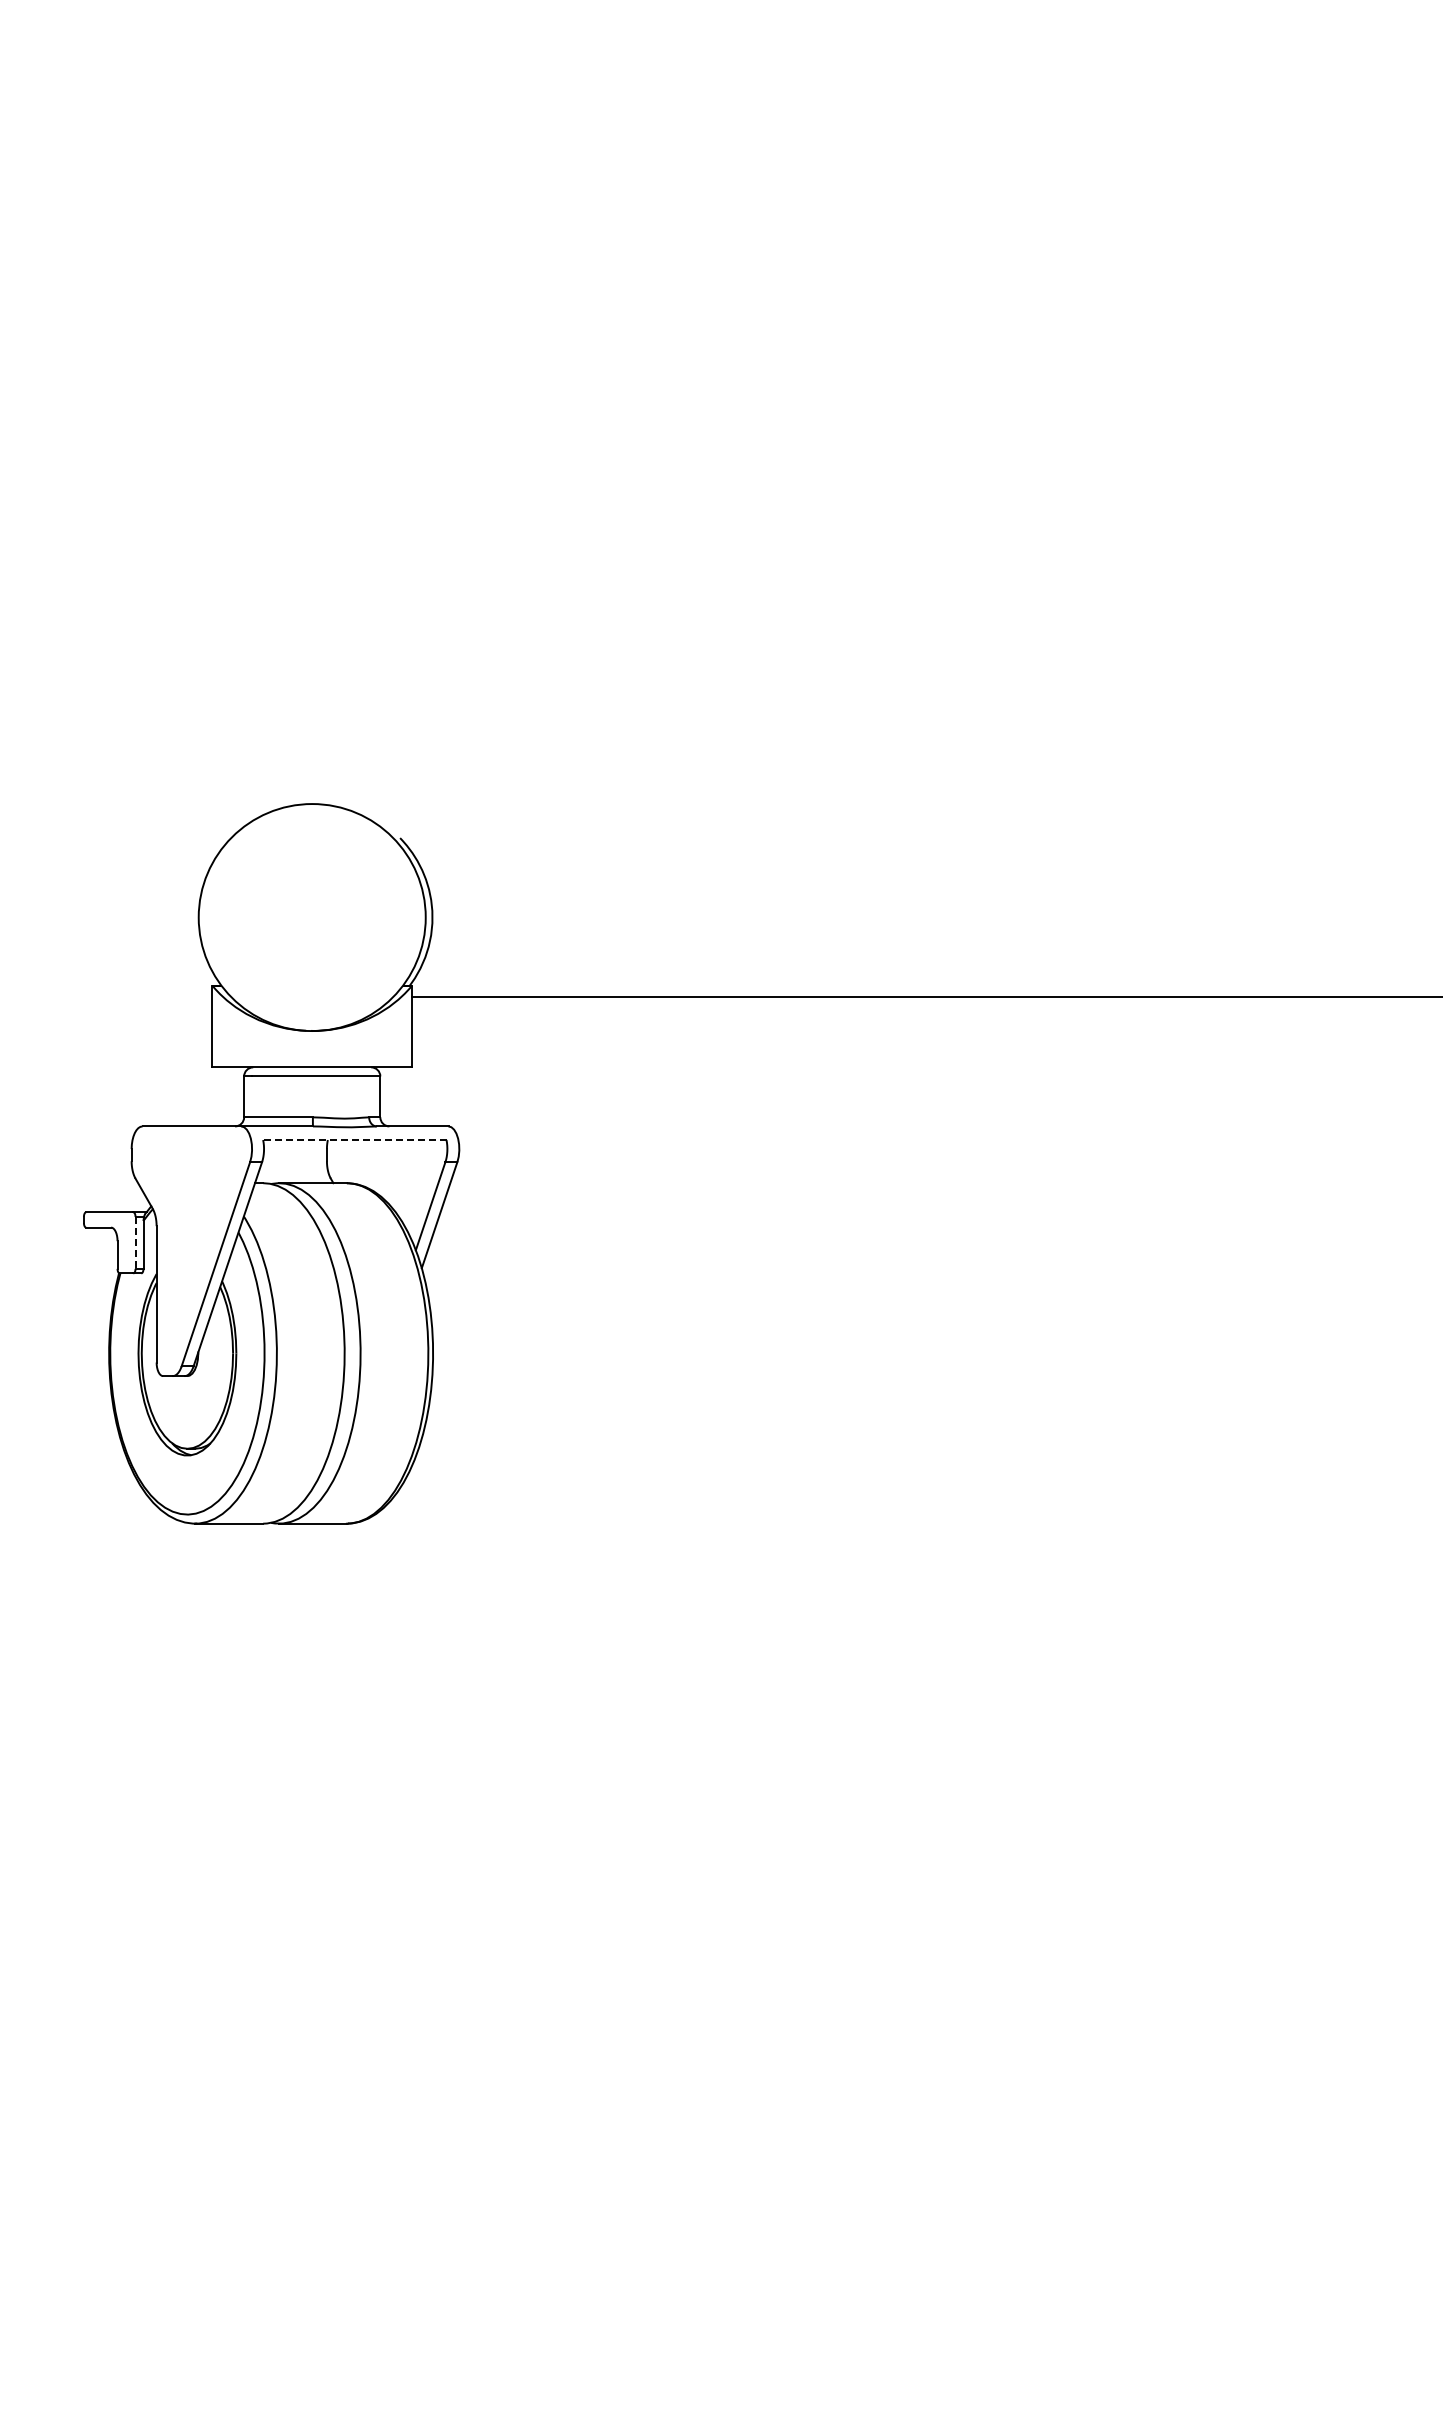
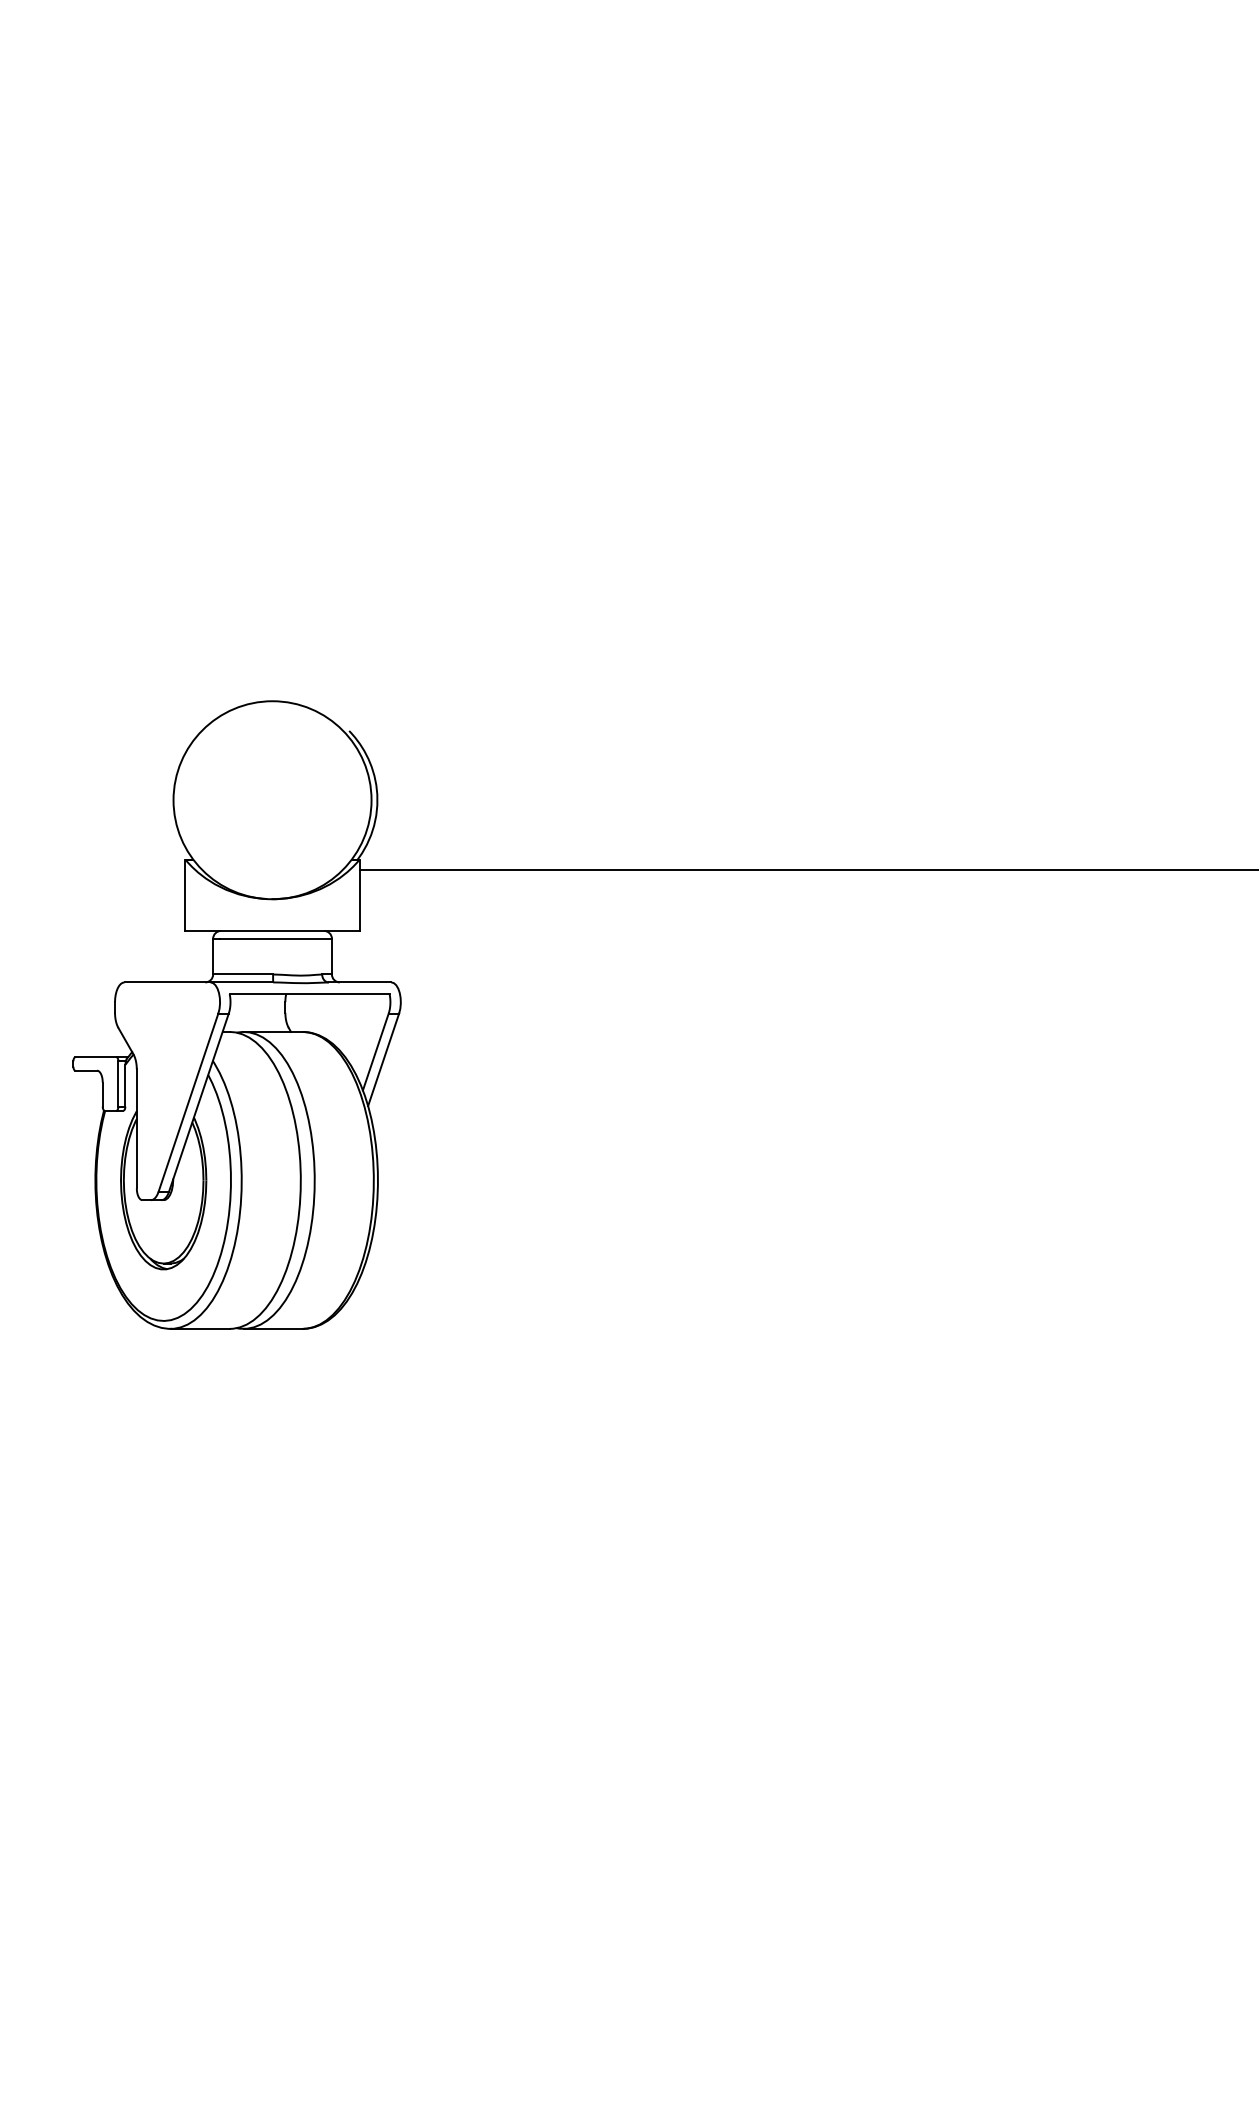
line: (354, 1140) -> (309, 994), dashed -> solid
line: (135, 1242) -> (118, 1083), dashed -> solid

